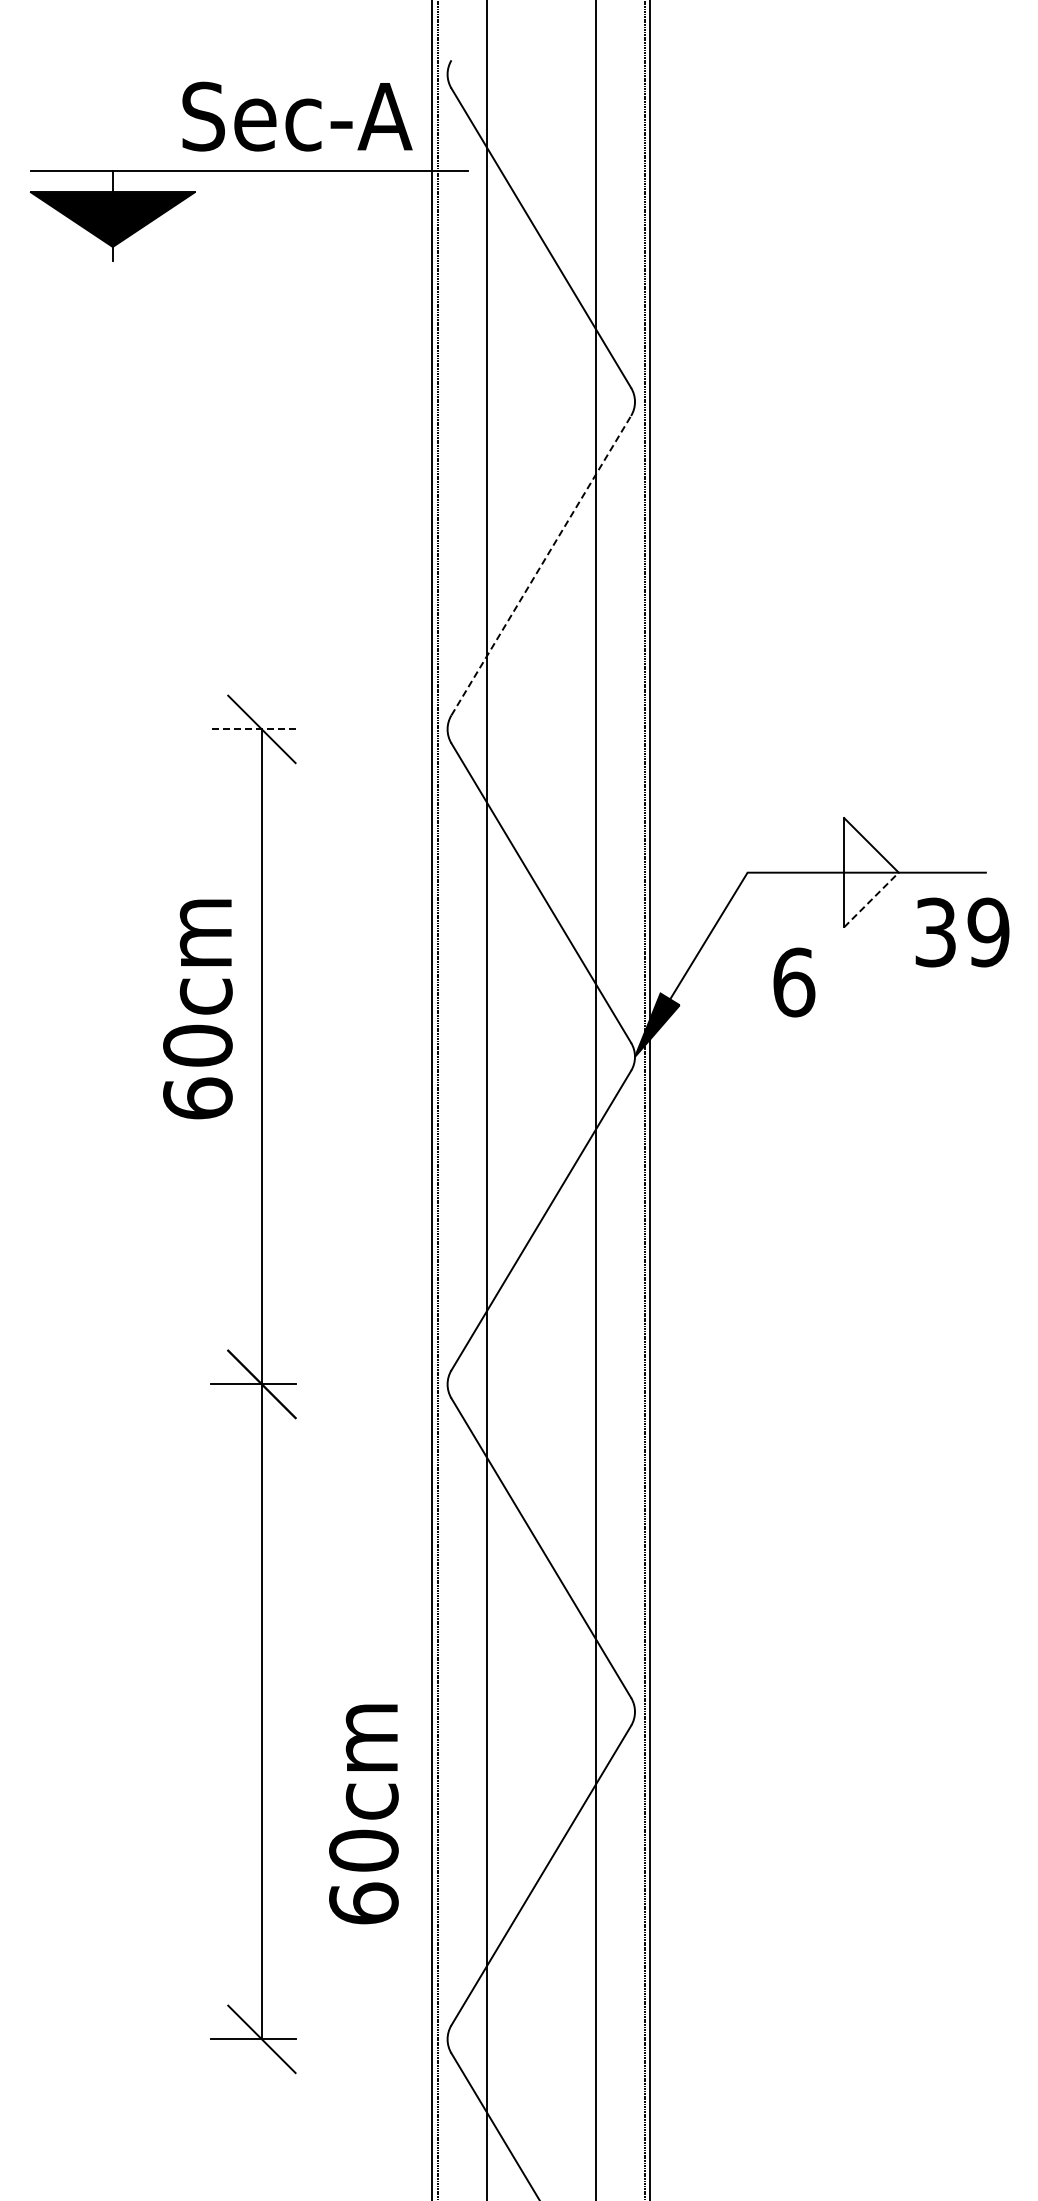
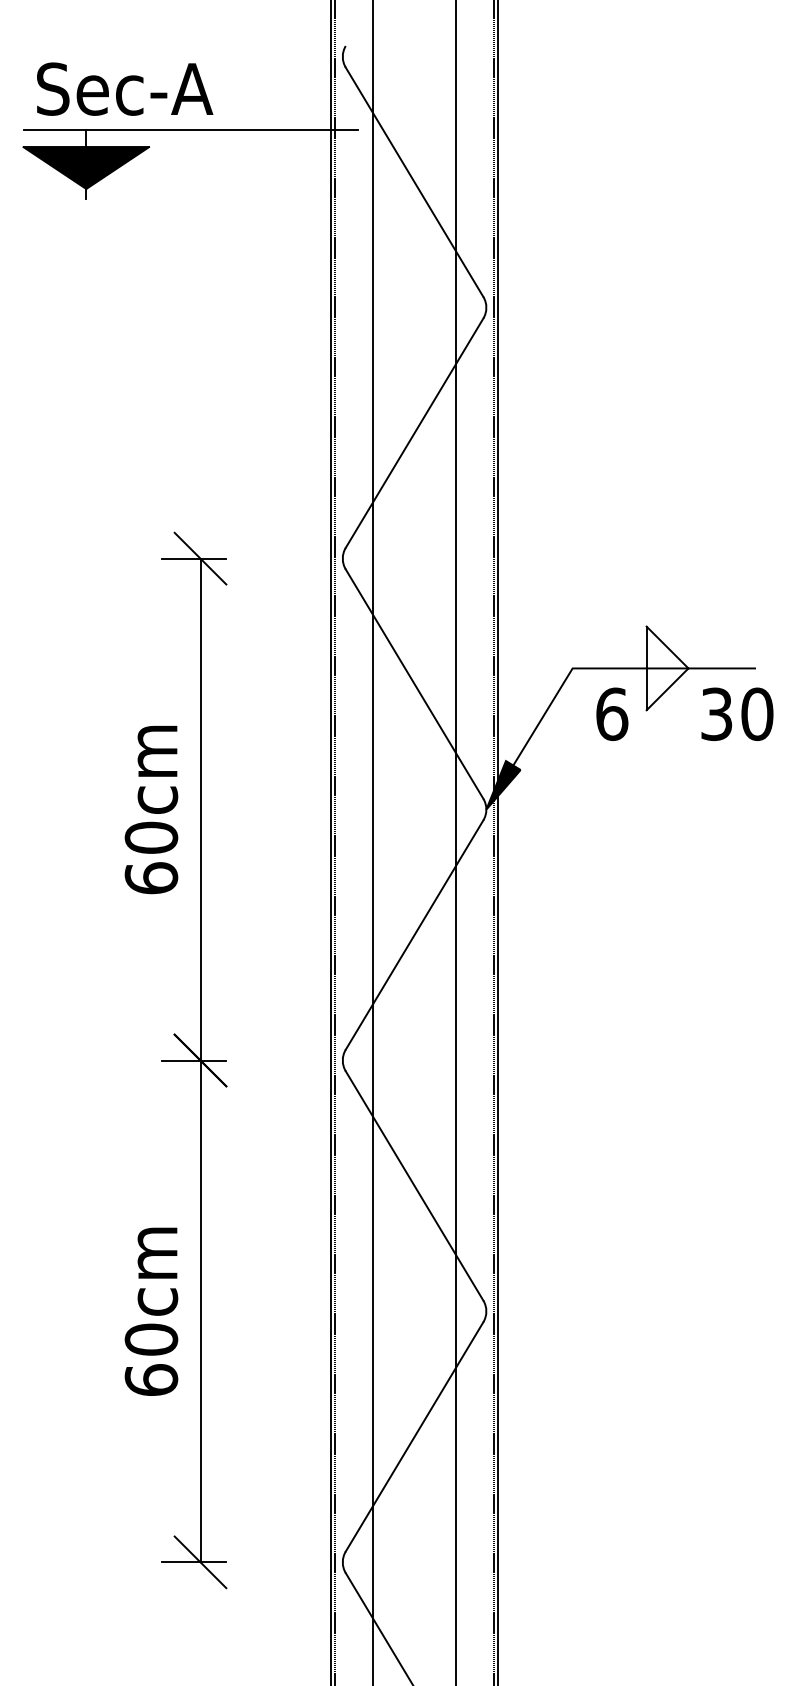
text: (297, 116) -> (125, 89), moved
line: (541, 565) -> (414, 433), dashed -> solid
line: (252, 729) -> (193, 558), dashed -> solid
line: (871, 899) -> (667, 688), dashed -> solid
text: (988, 932) -> (757, 714), 39 -> 30
text: (794, 982) -> (612, 714), moved
text: (197, 1009) -> (151, 810), moved
text: (363, 1814) -> (151, 1311), moved

